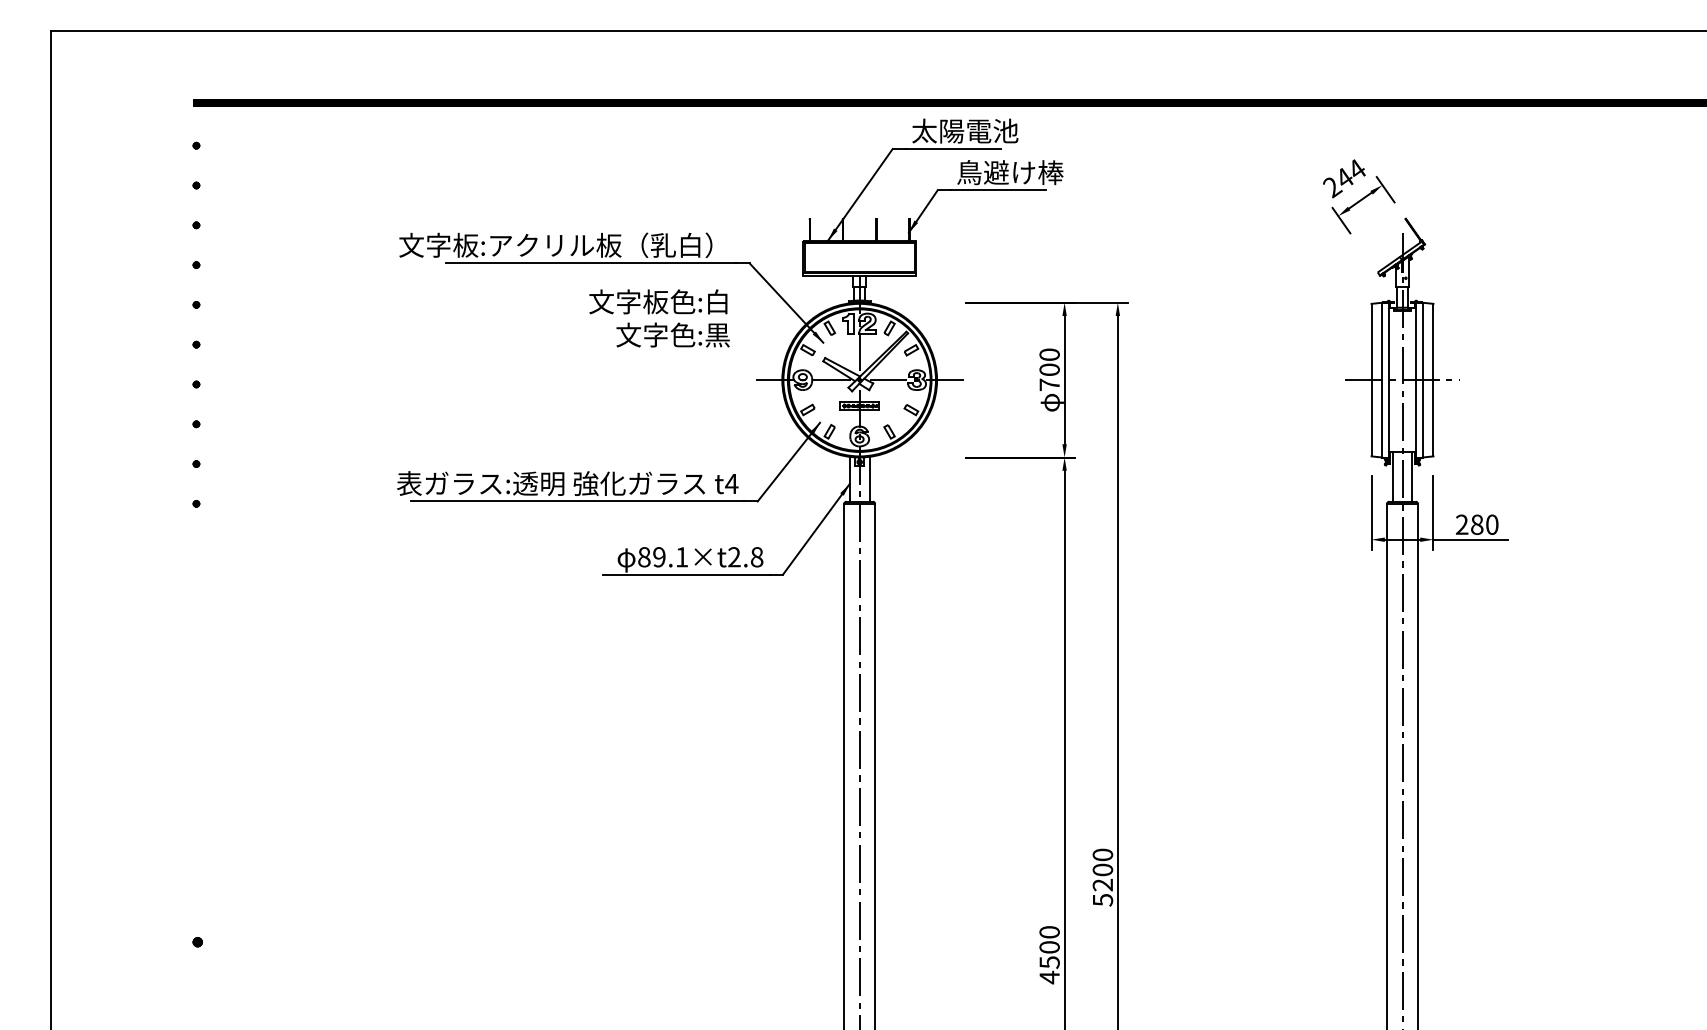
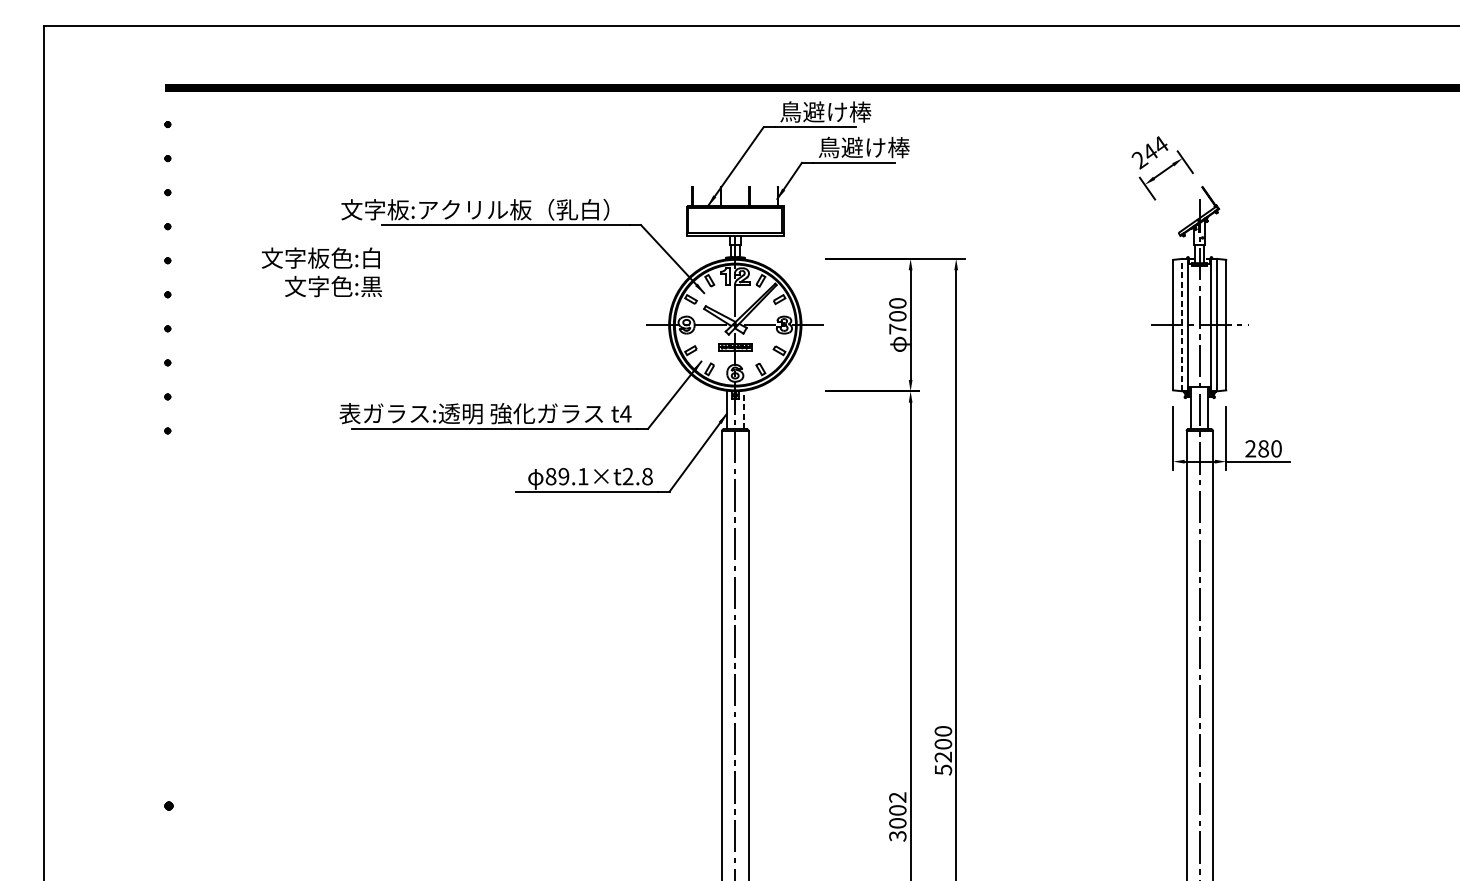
text: (965, 130) -> (825, 111), 太陽電池 -> 鳥避け棒
text: (659, 318) -> (321, 272), moved
line: (1382, 379) -> (1182, 324), solid -> dashed
line: (869, 478) -> (743, 409), solid -> dashed
text: (1049, 955) -> (897, 817), 4500 -> 3002

